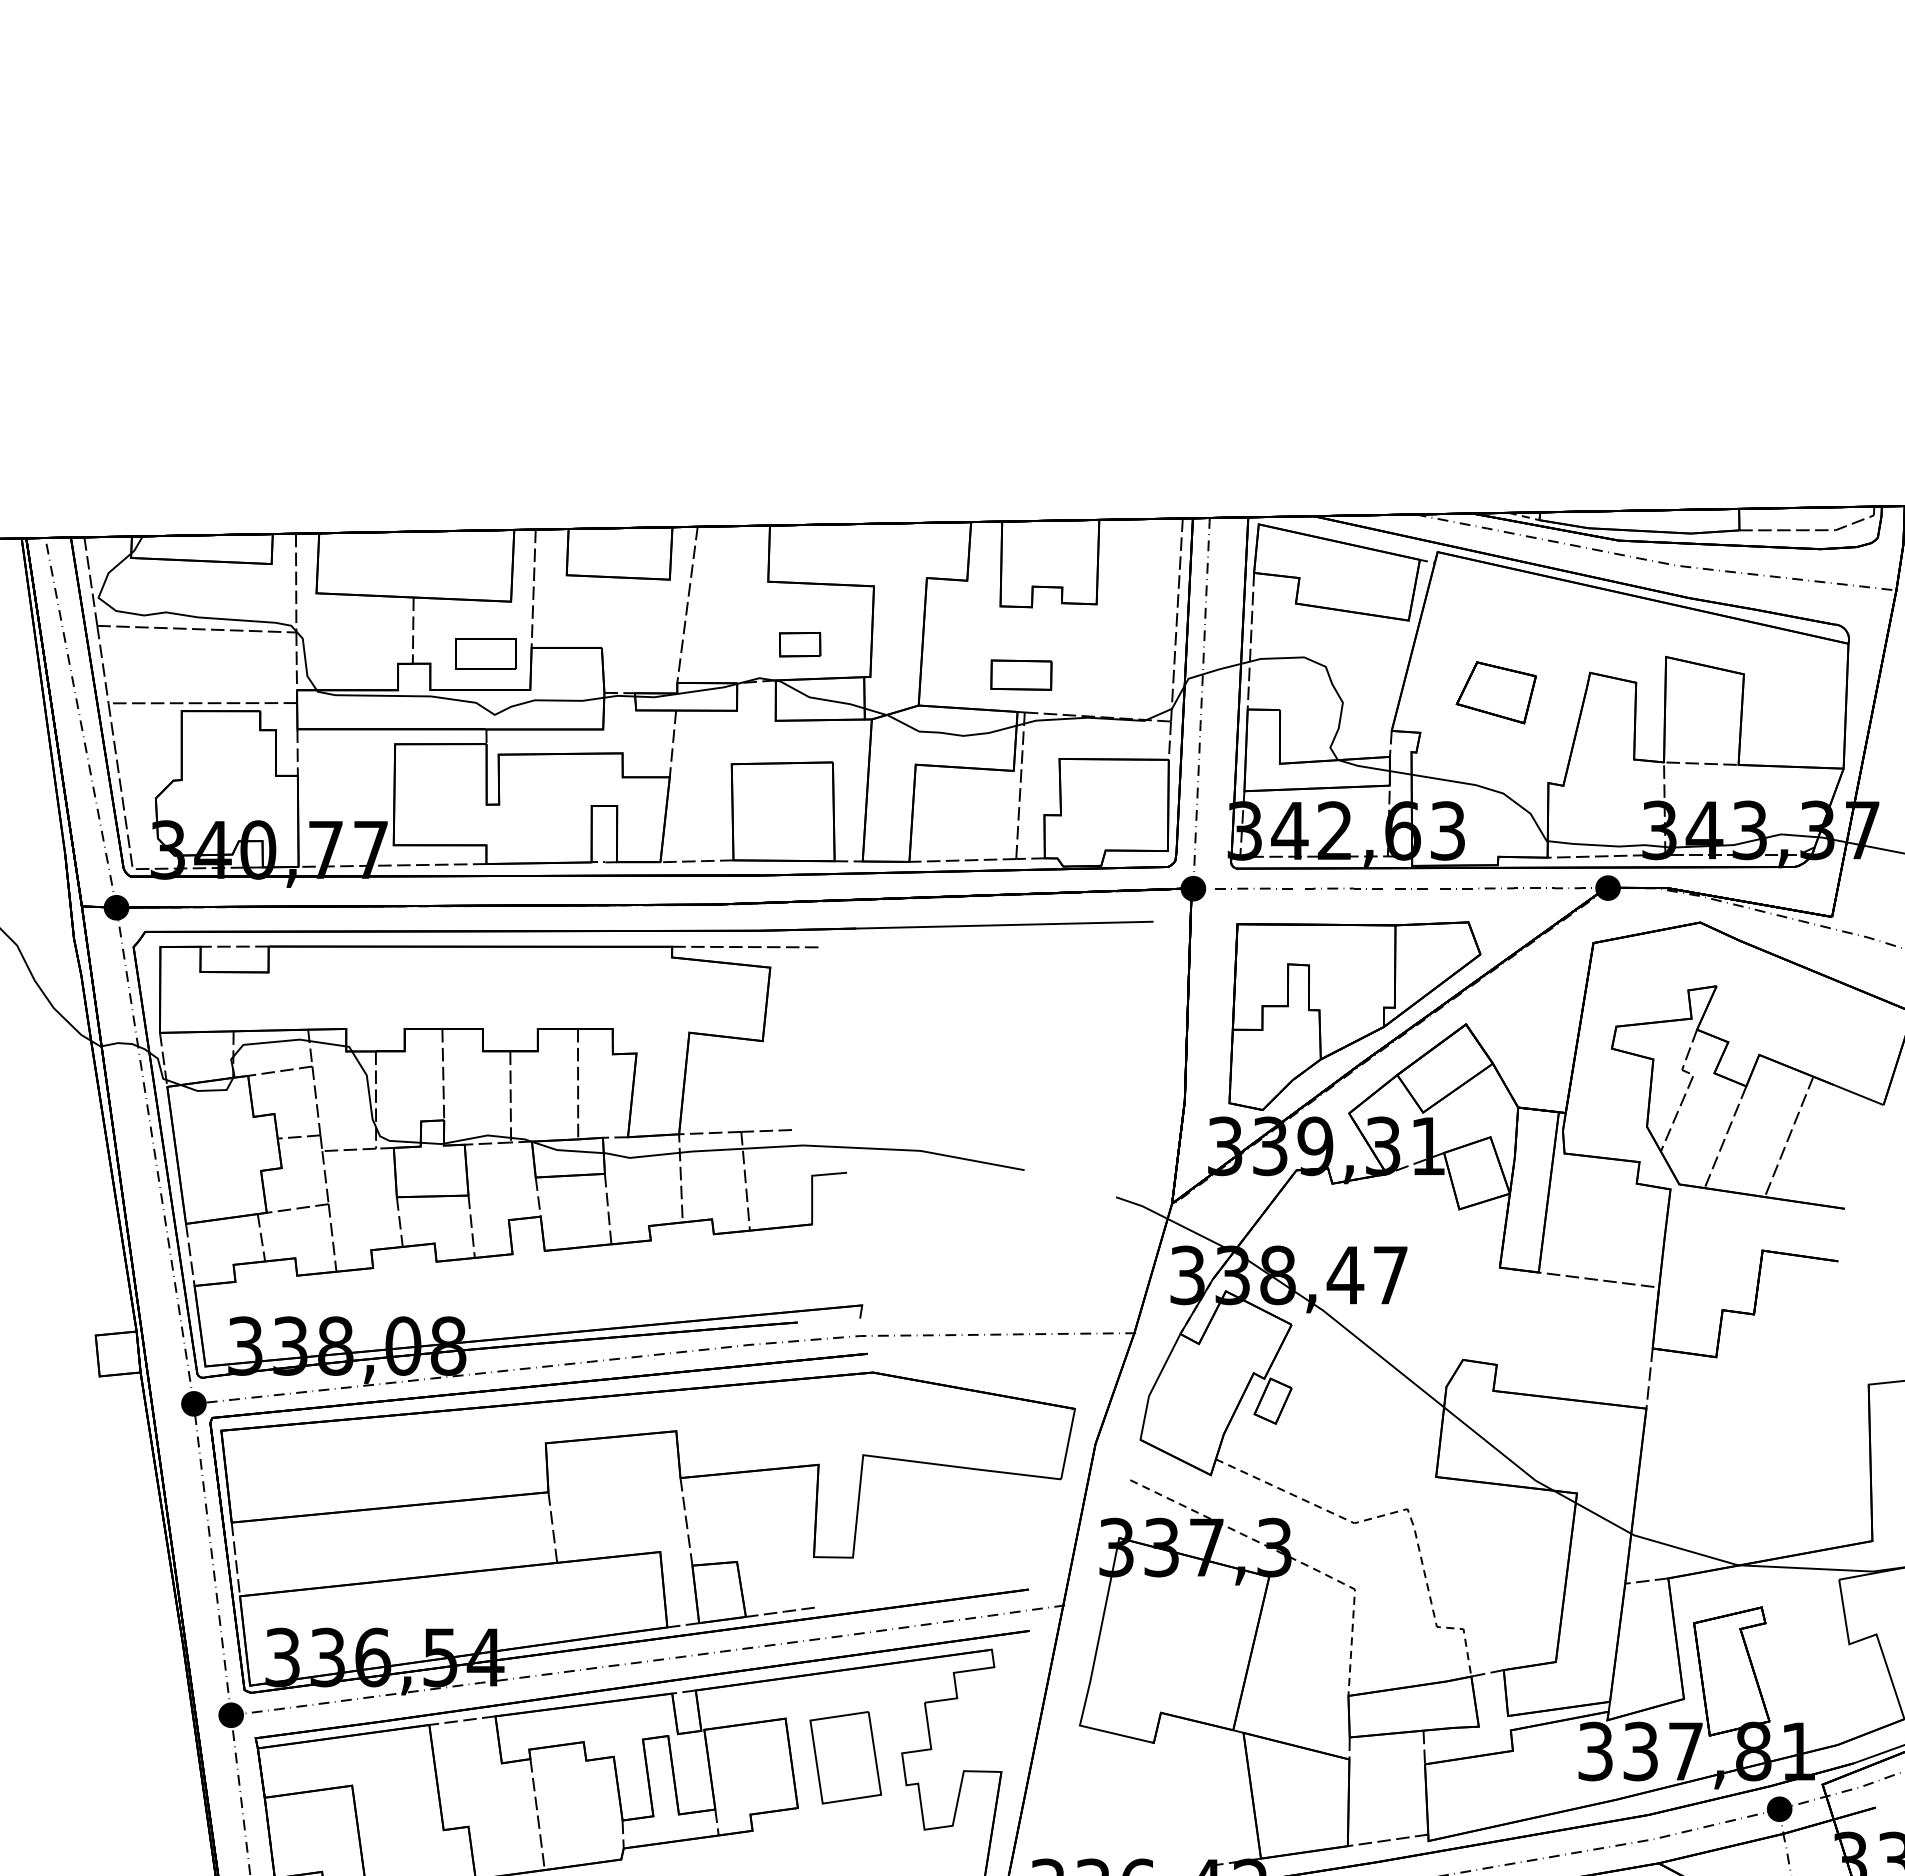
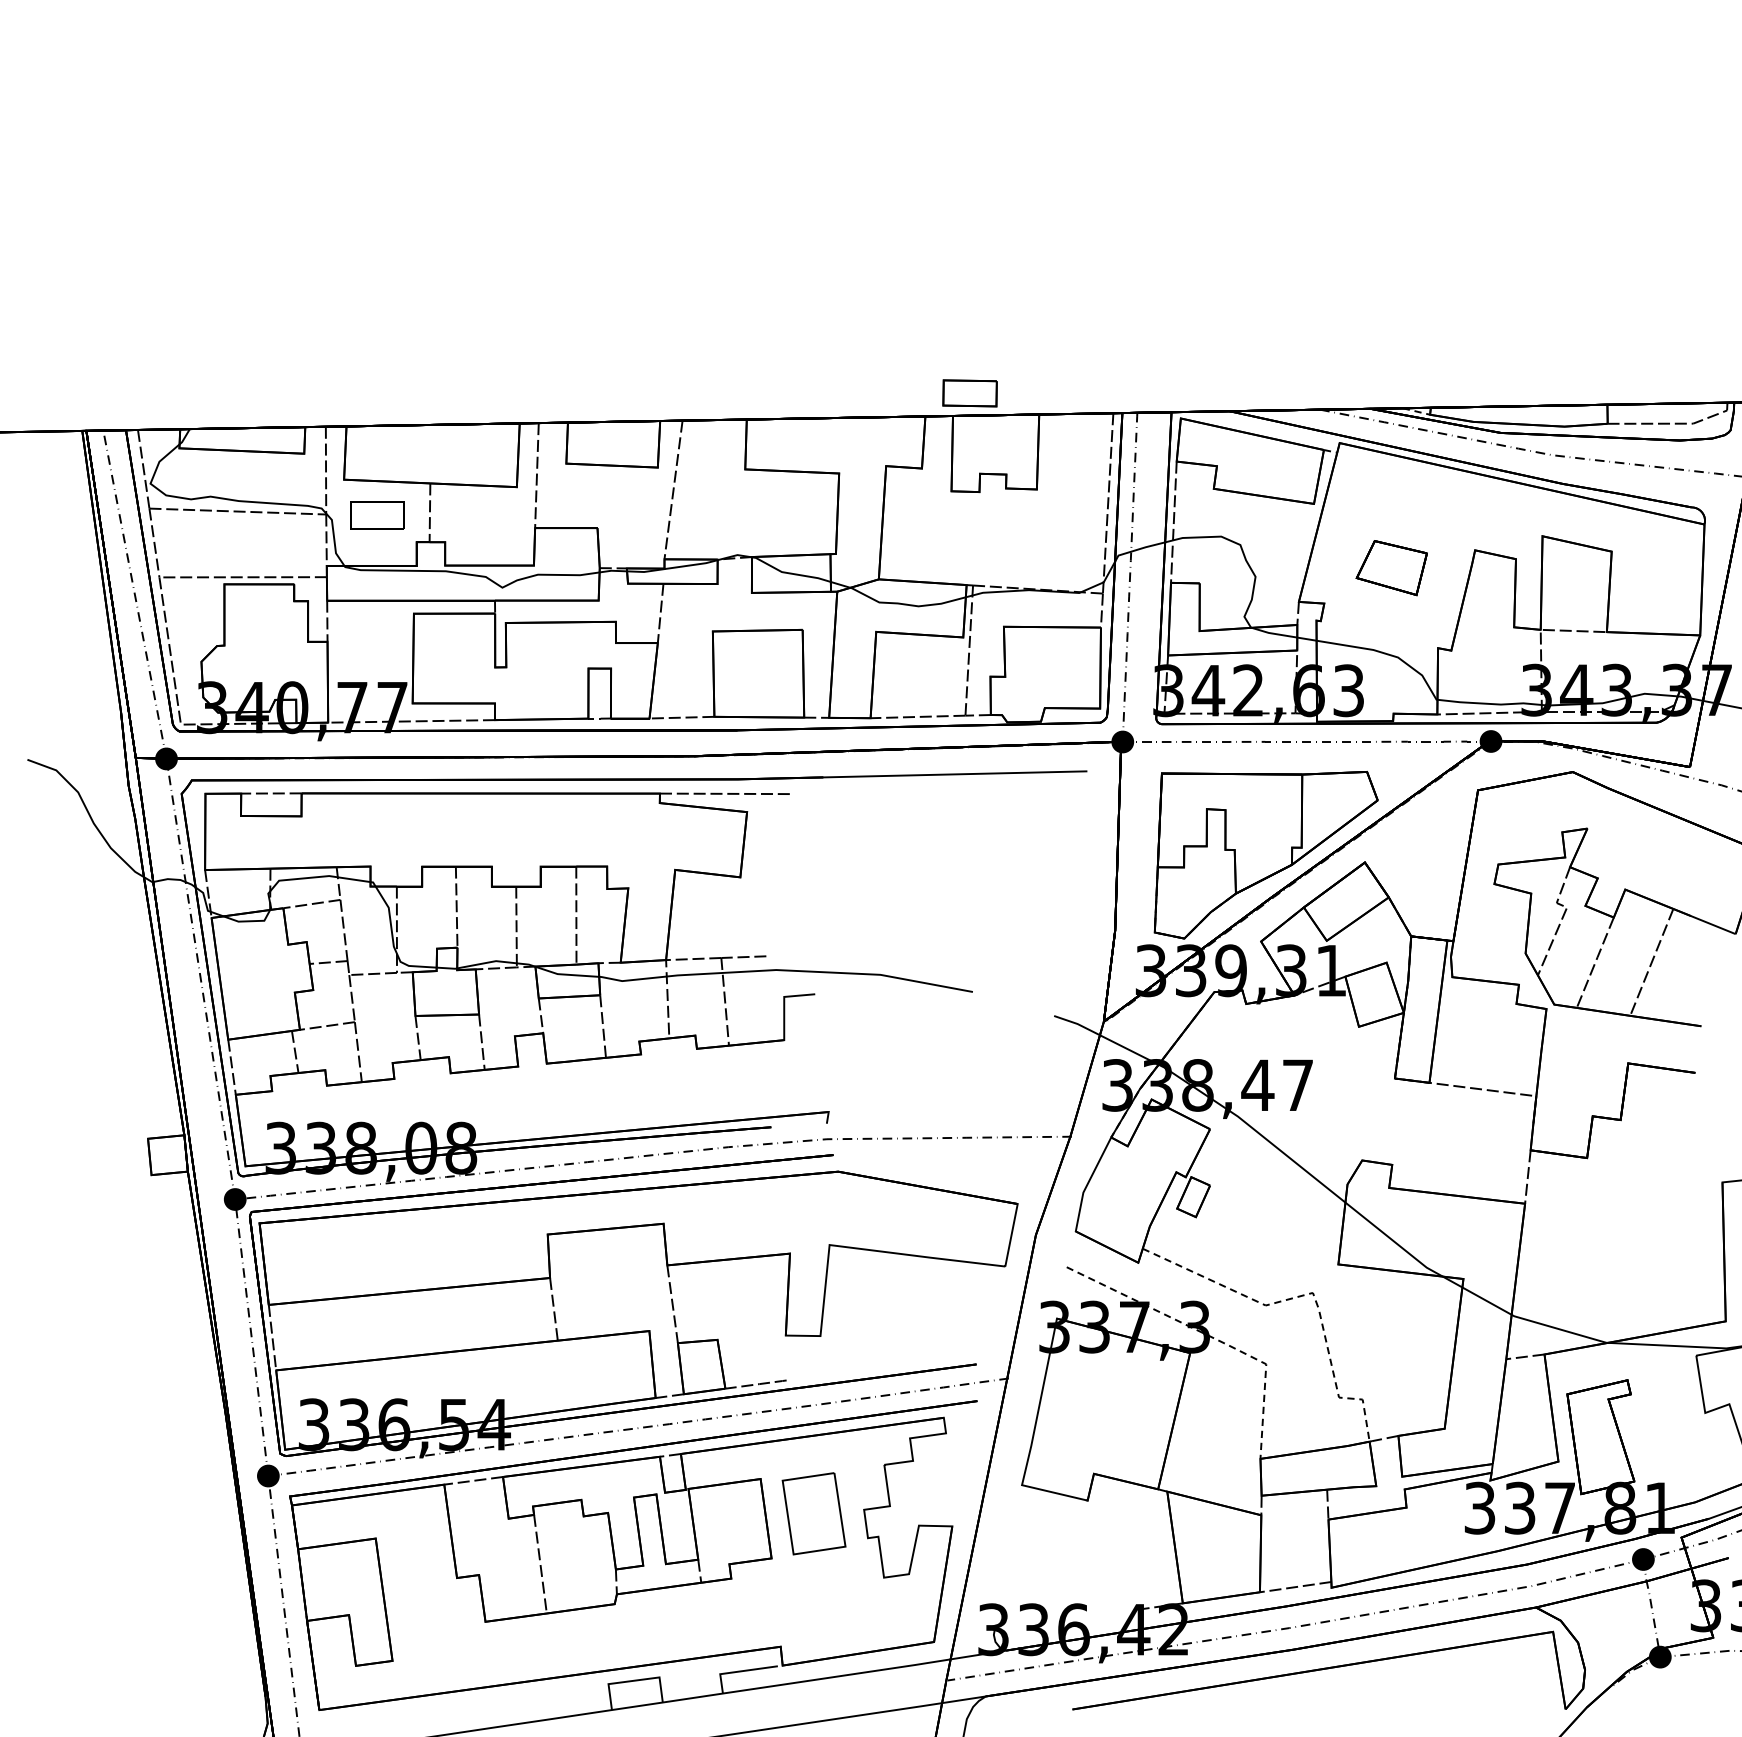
part: (800, 643) -> (773, 524), removed
part: (485, 653) -> (377, 515), moved
part: (1020, 675) -> (969, 393), moved

